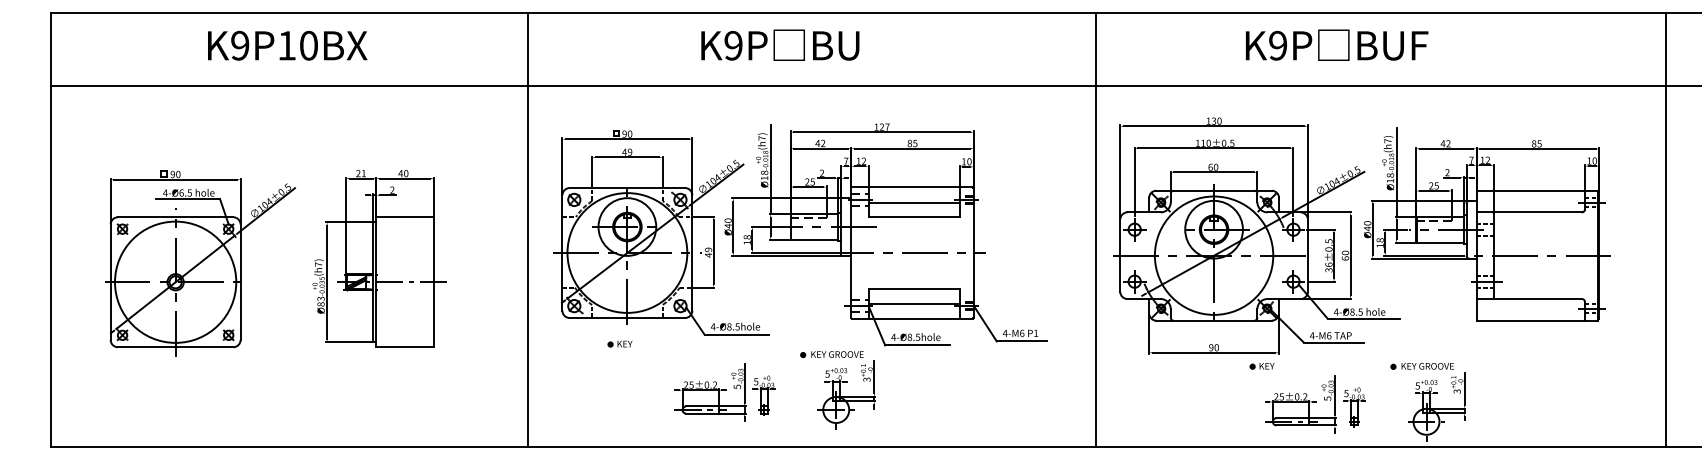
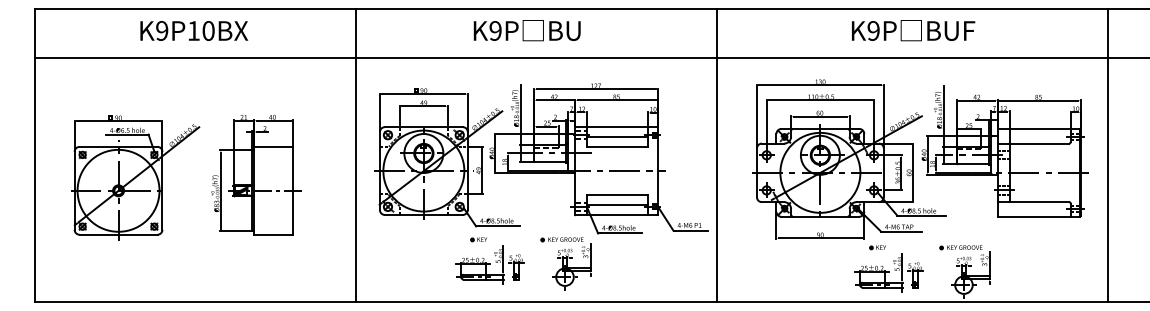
text: (1337, 45) -> (913, 30), moved
line: (1095, 230) -> (717, 155), moved
line: (1665, 230) -> (1107, 155), moved
part: (619, 343) -> (478, 239), moved
part: (1261, 366) -> (877, 247), moved

